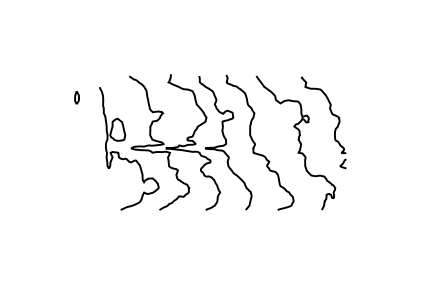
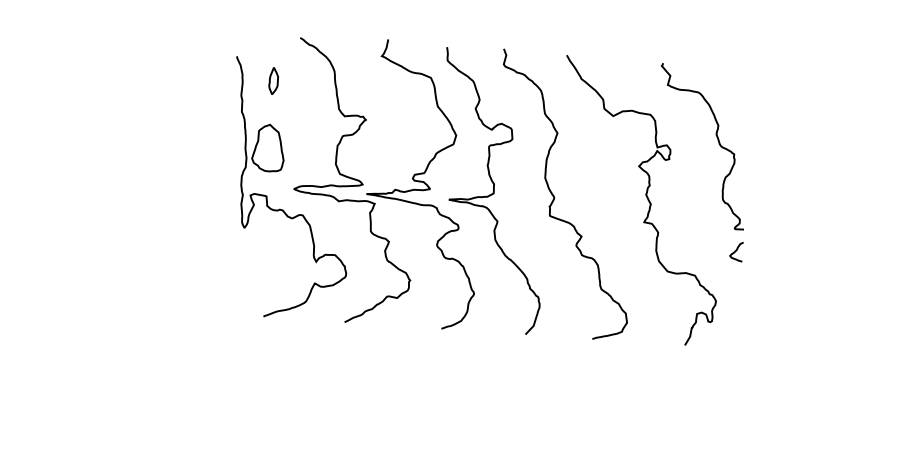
part: (76, 97) -> (272, 80), moved

